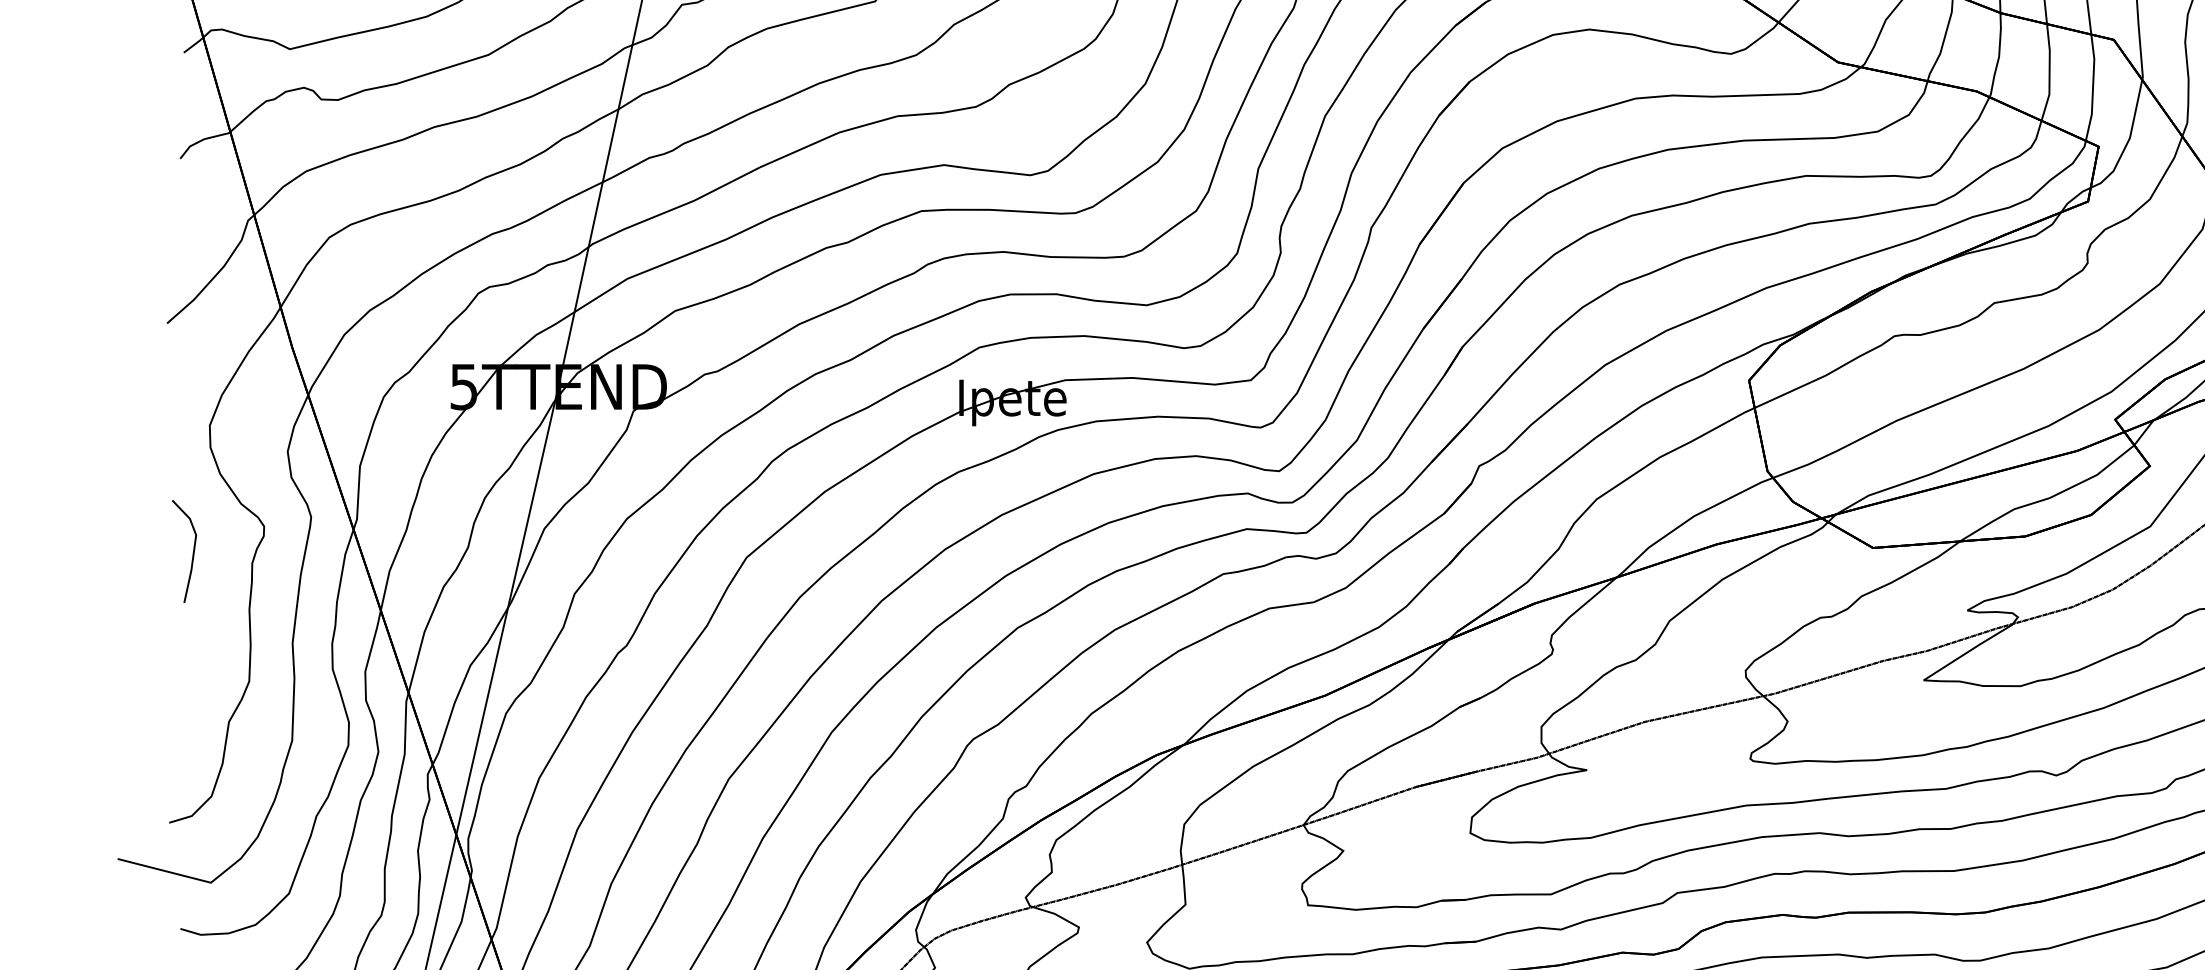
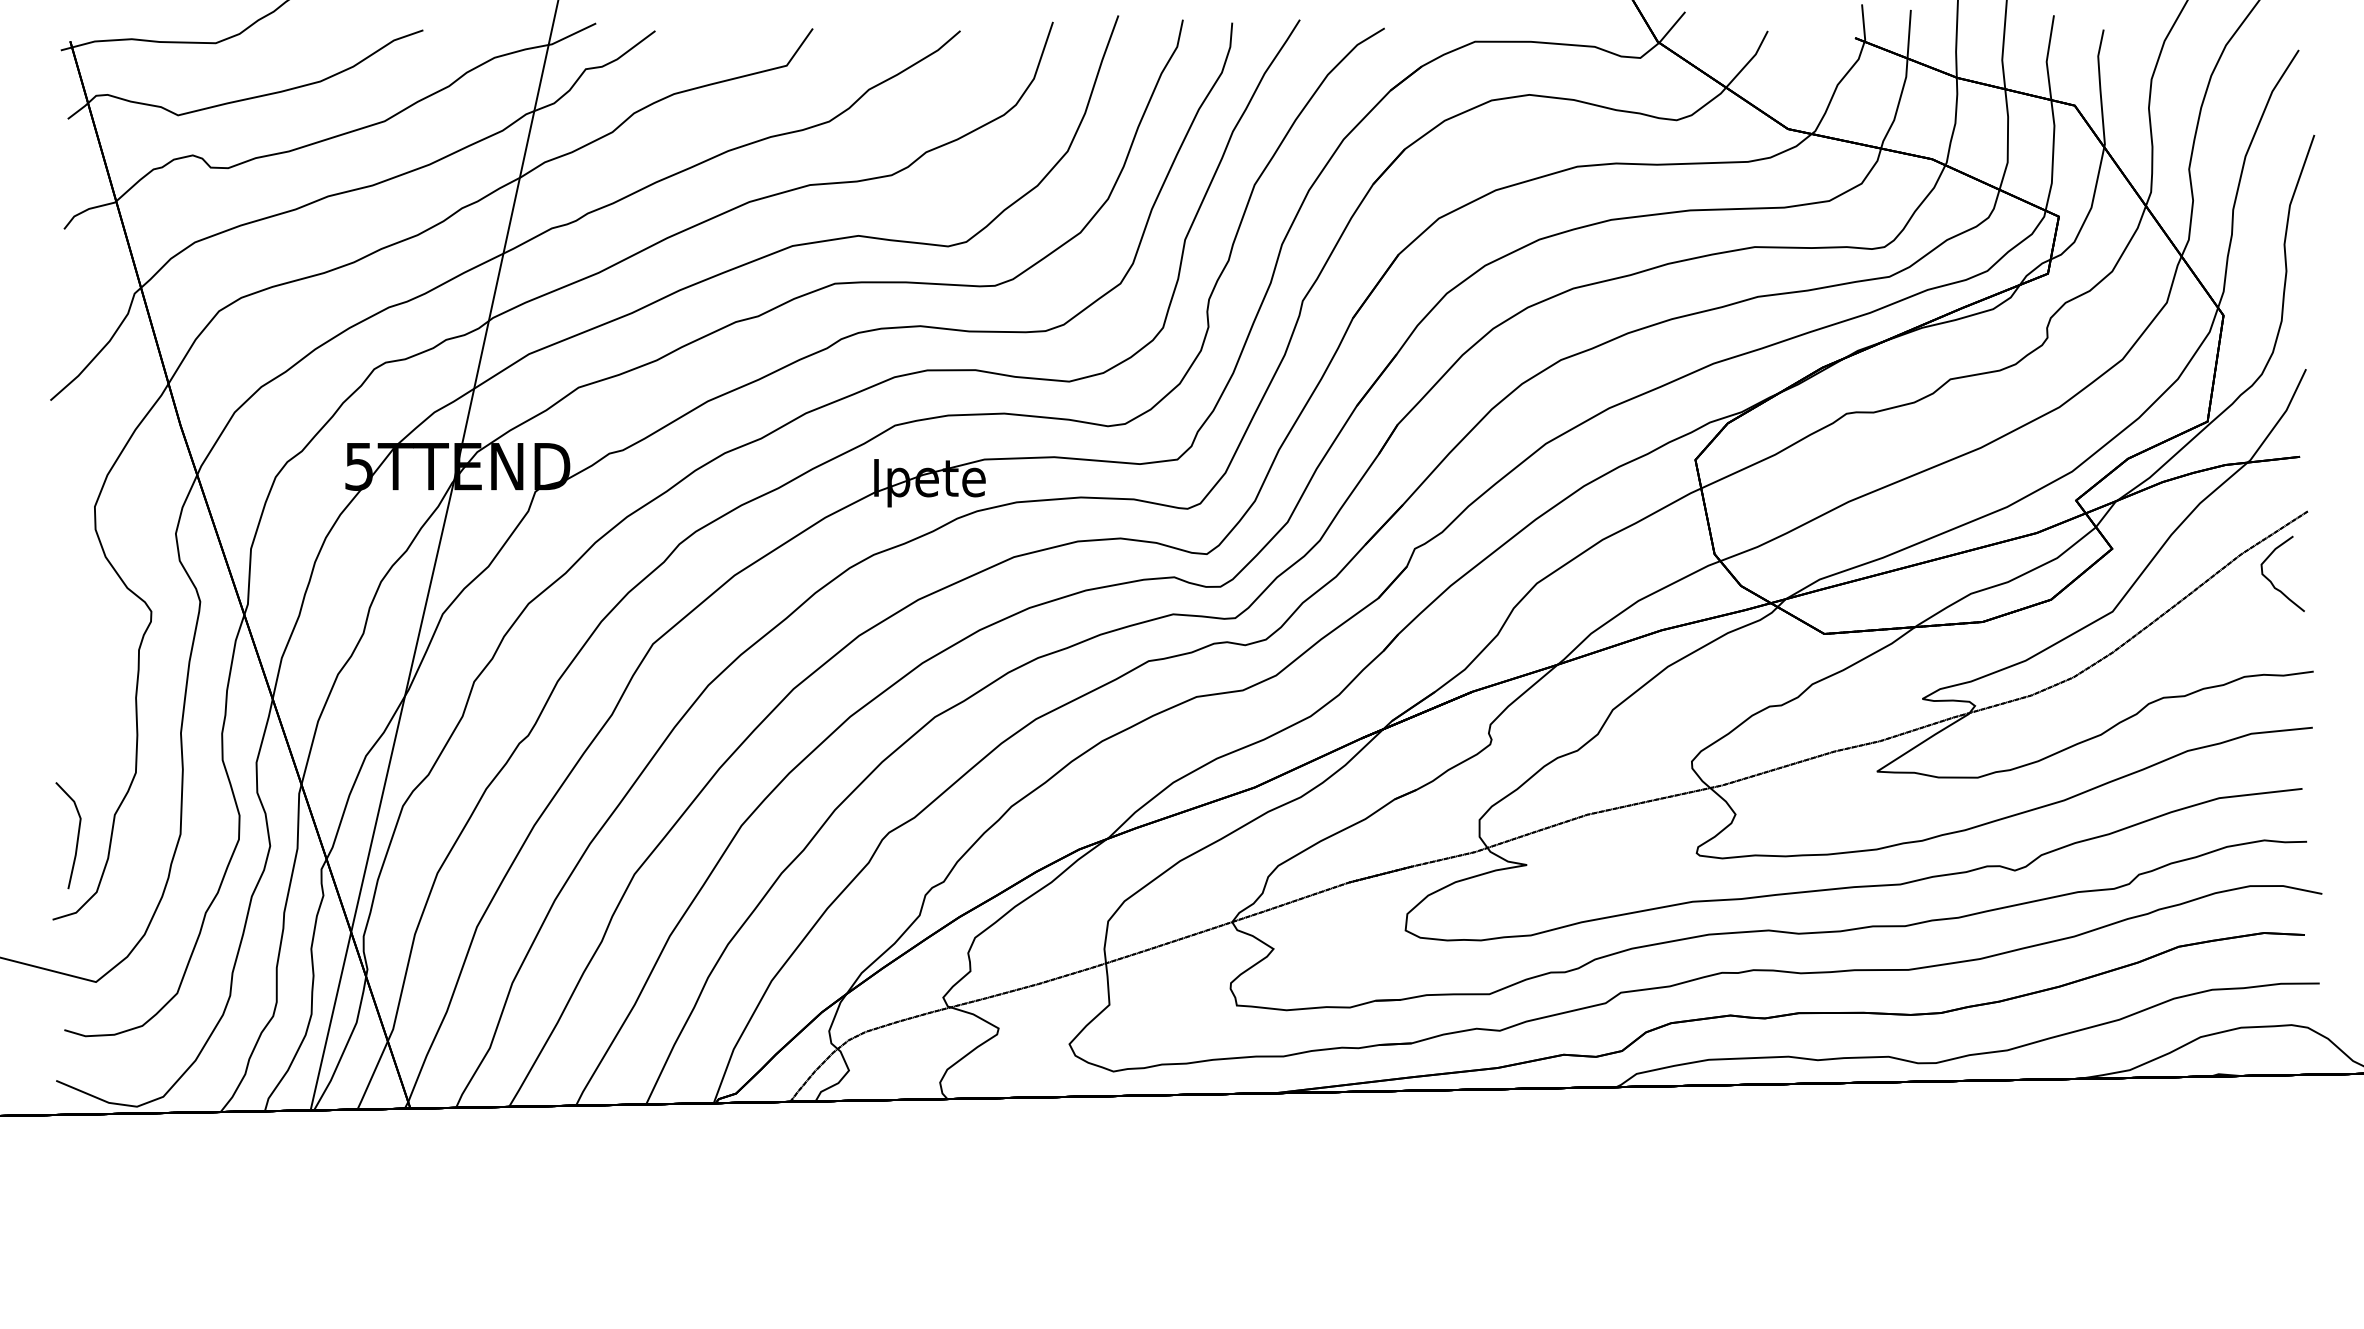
line: (193, 551) -> (77, 835), moved

